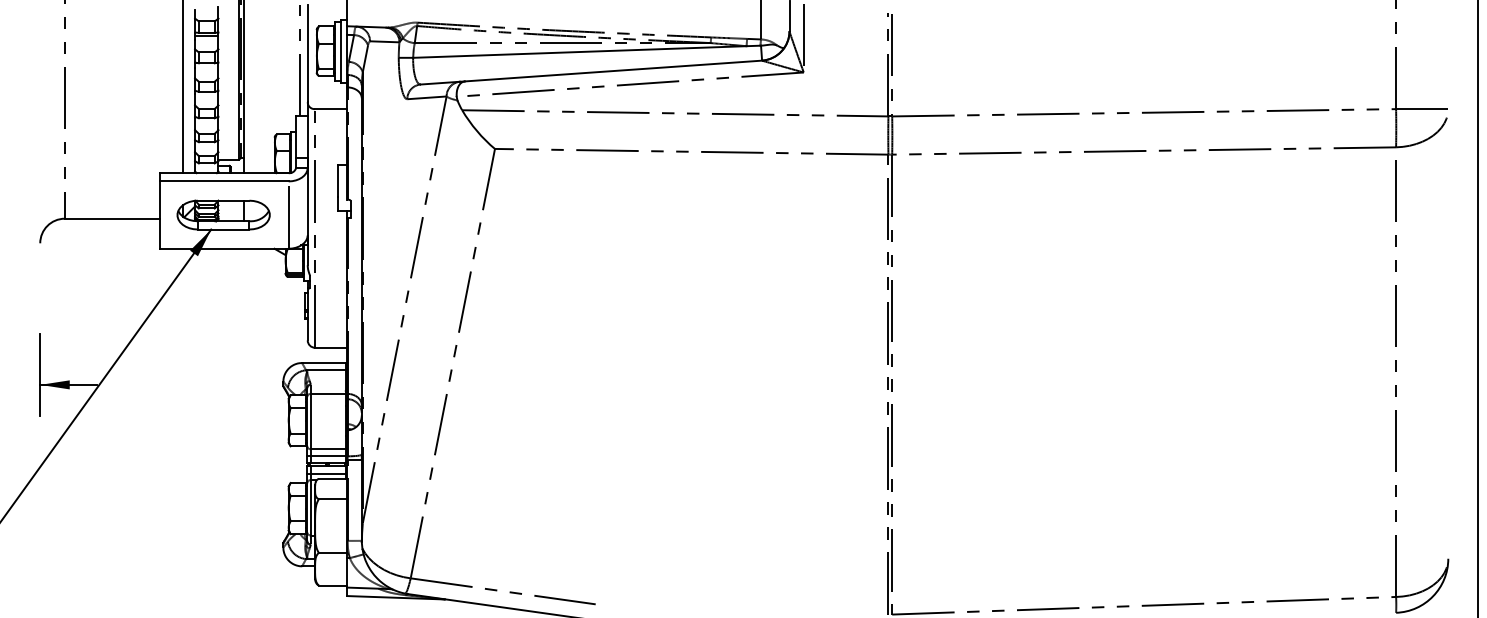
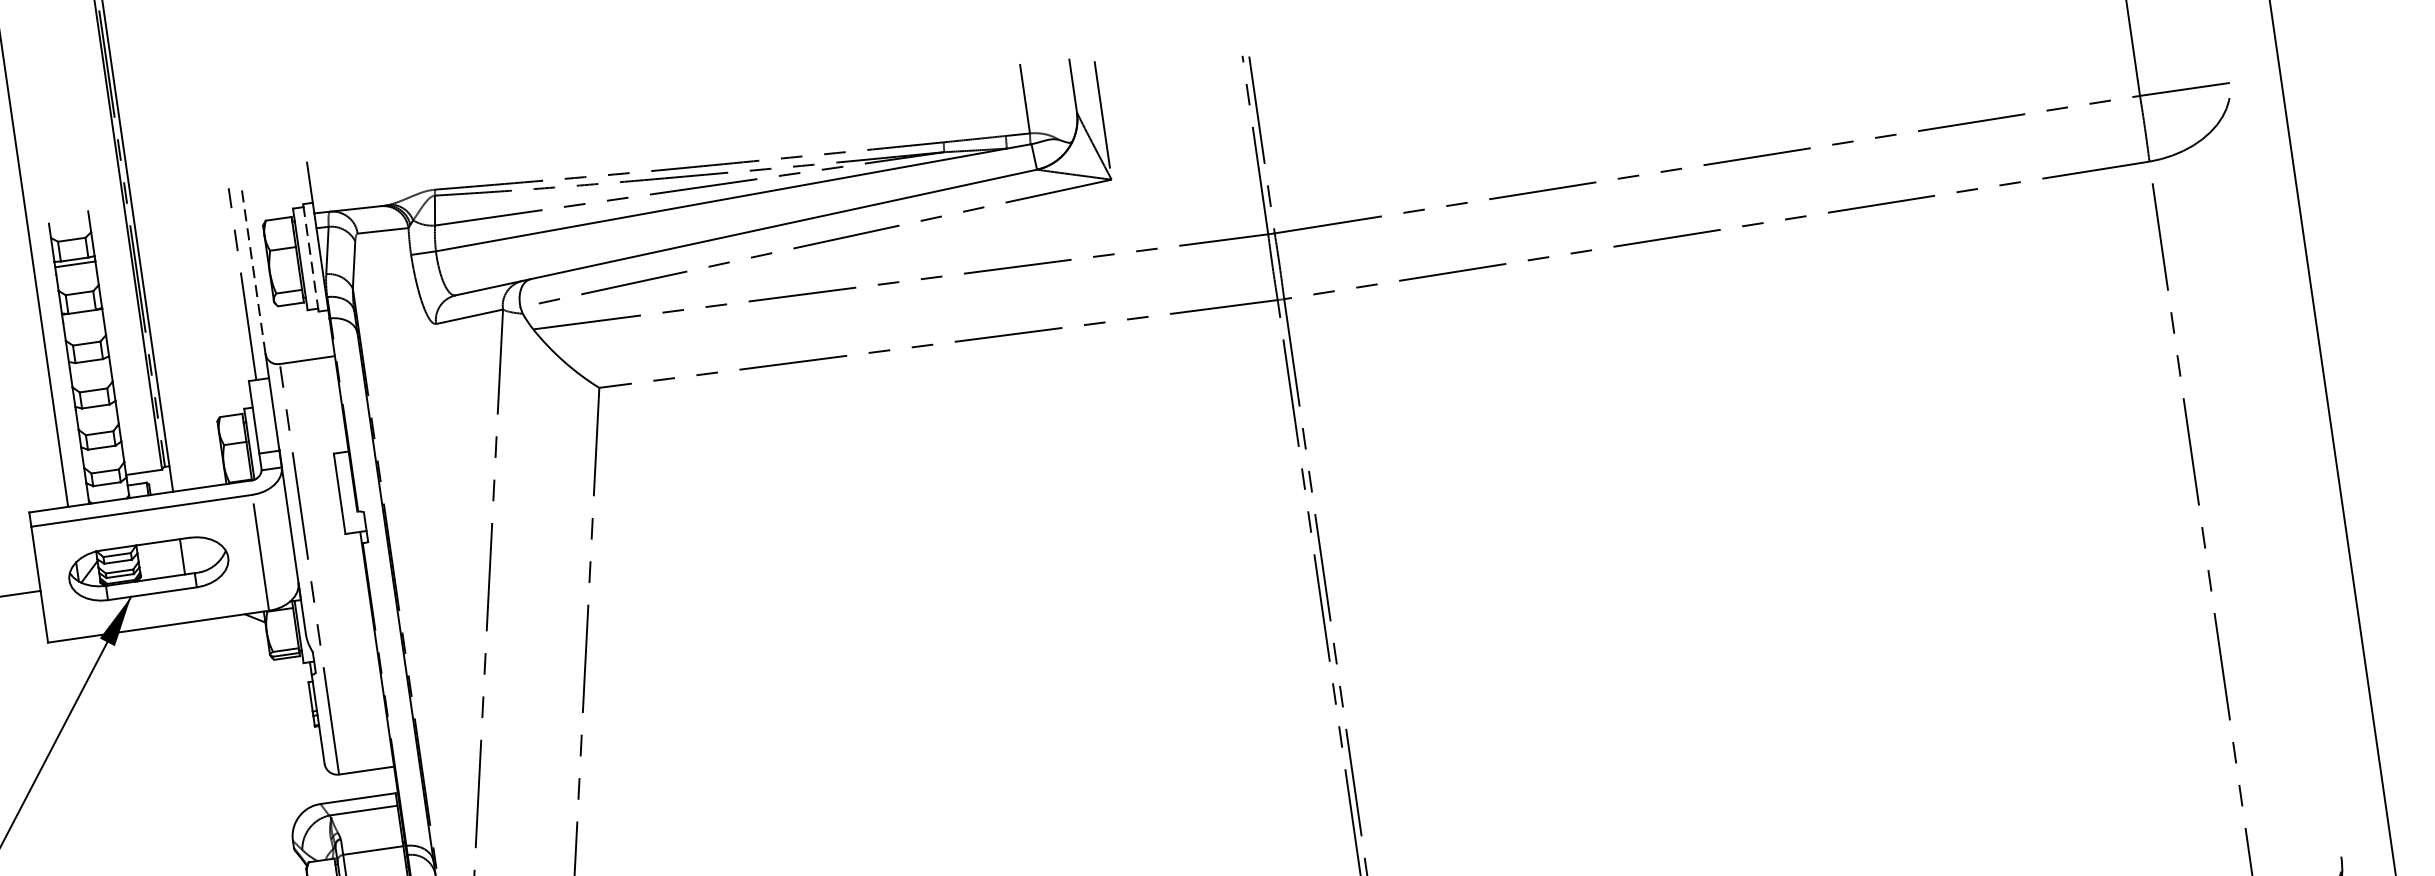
line: (341, 50) -> (310, 256), solid -> dashed
line: (307, 53) -> (253, 270), solid -> dashed

